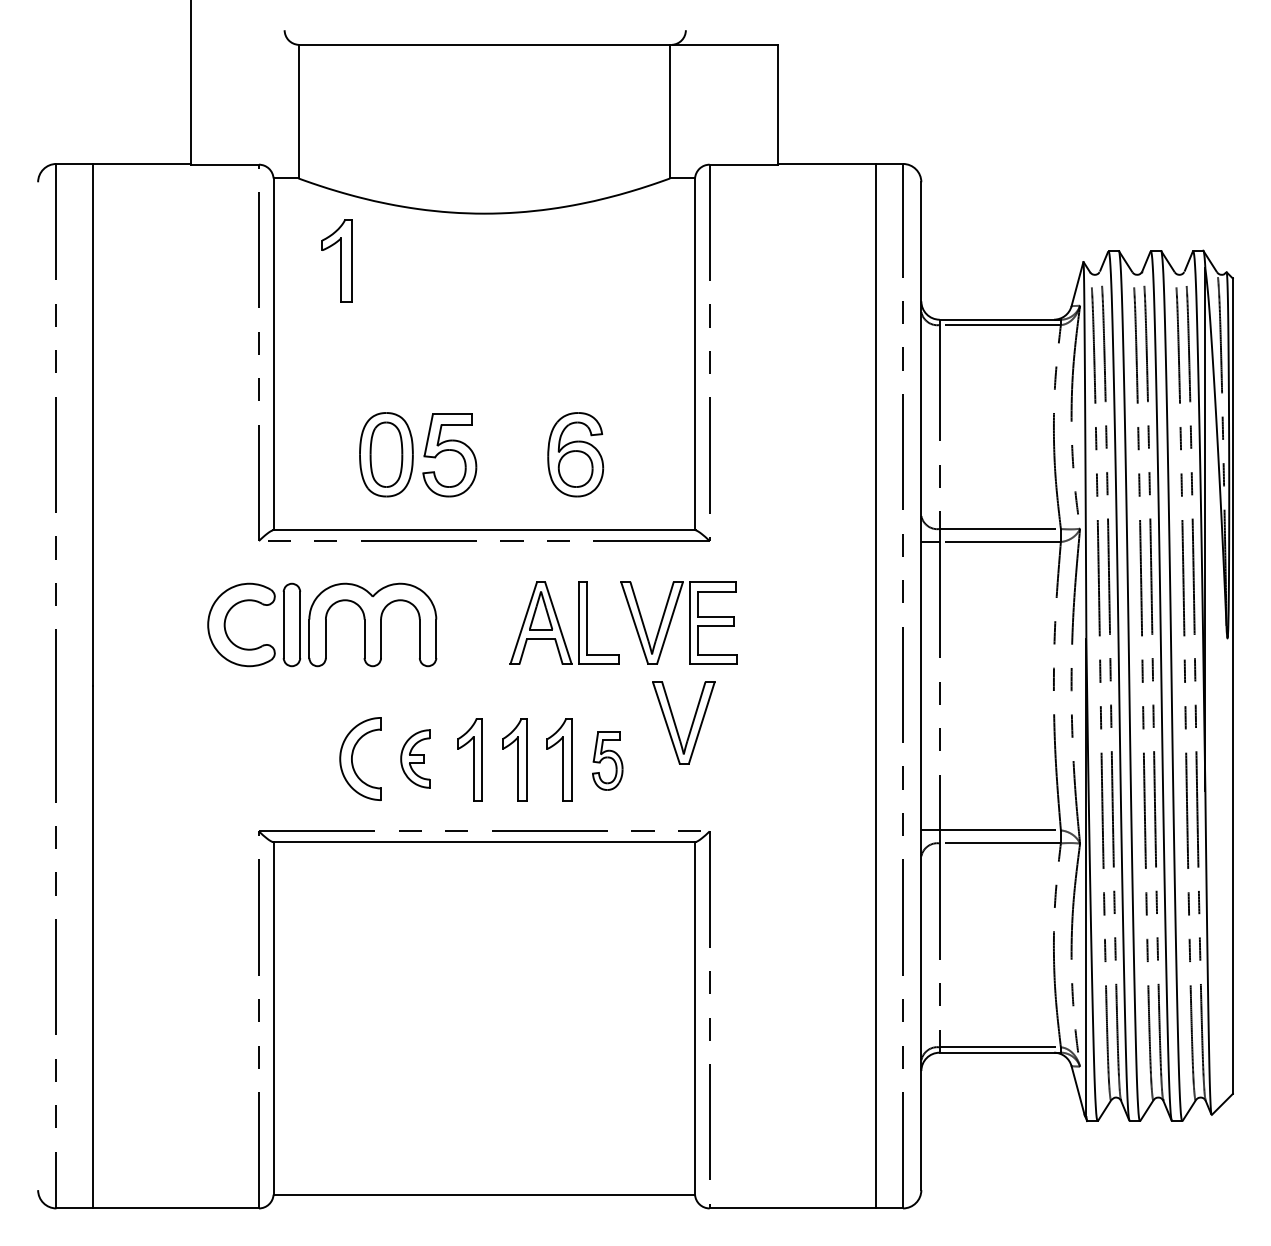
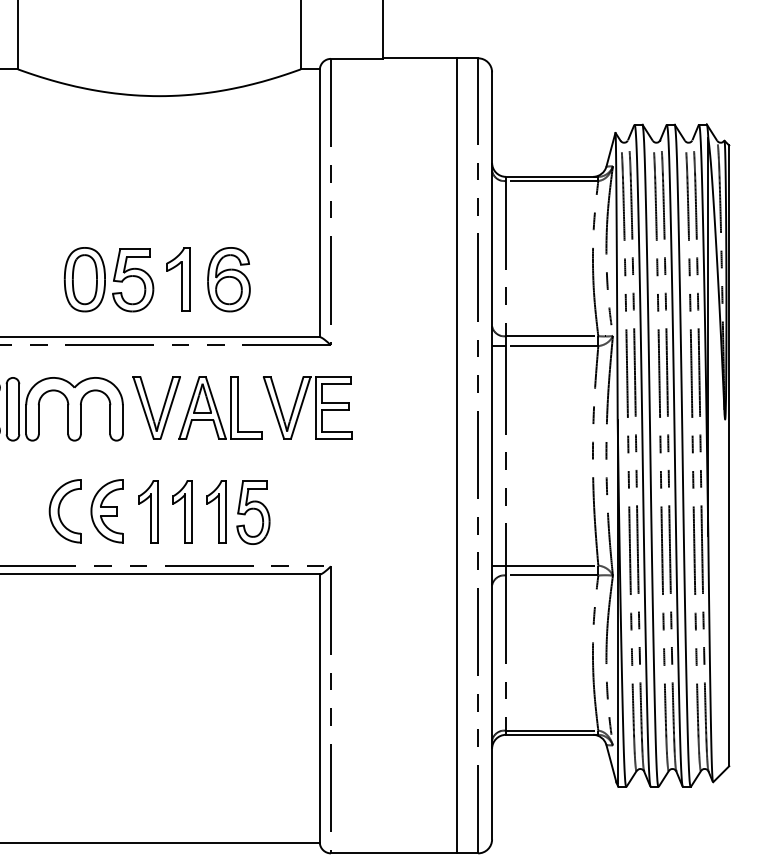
part: (336, 260) -> (177, 278), moved
part: (676, 724) -> (151, 408), moved
part: (415, 758) -> (107, 510), size x1.43
part: (607, 761) -> (253, 513), size x1.43

